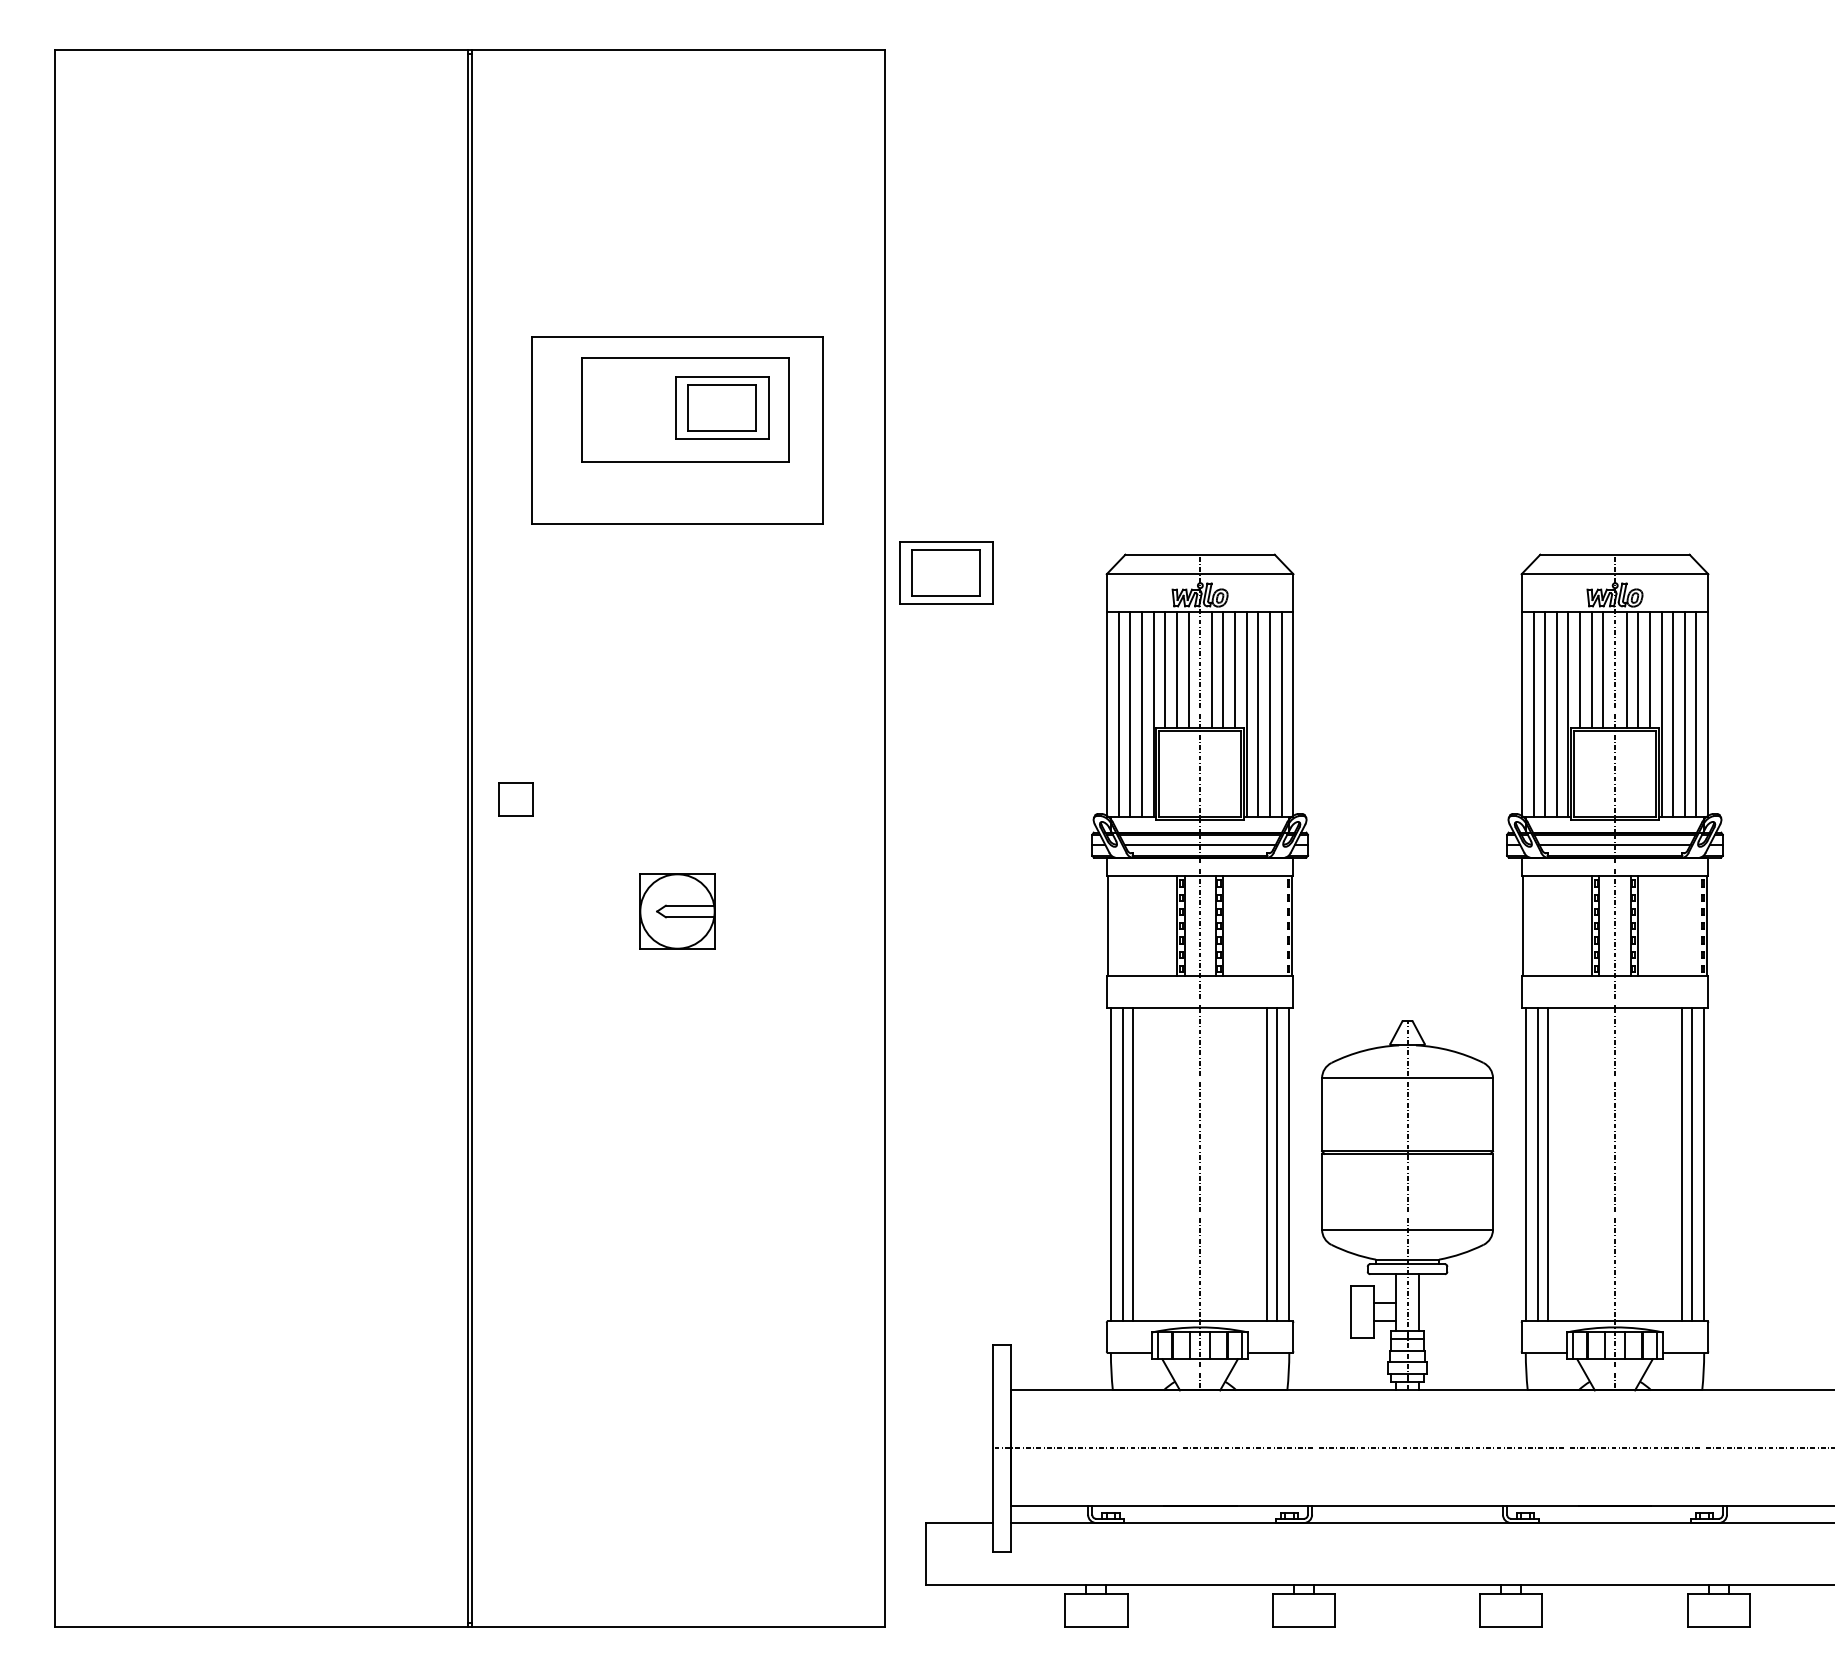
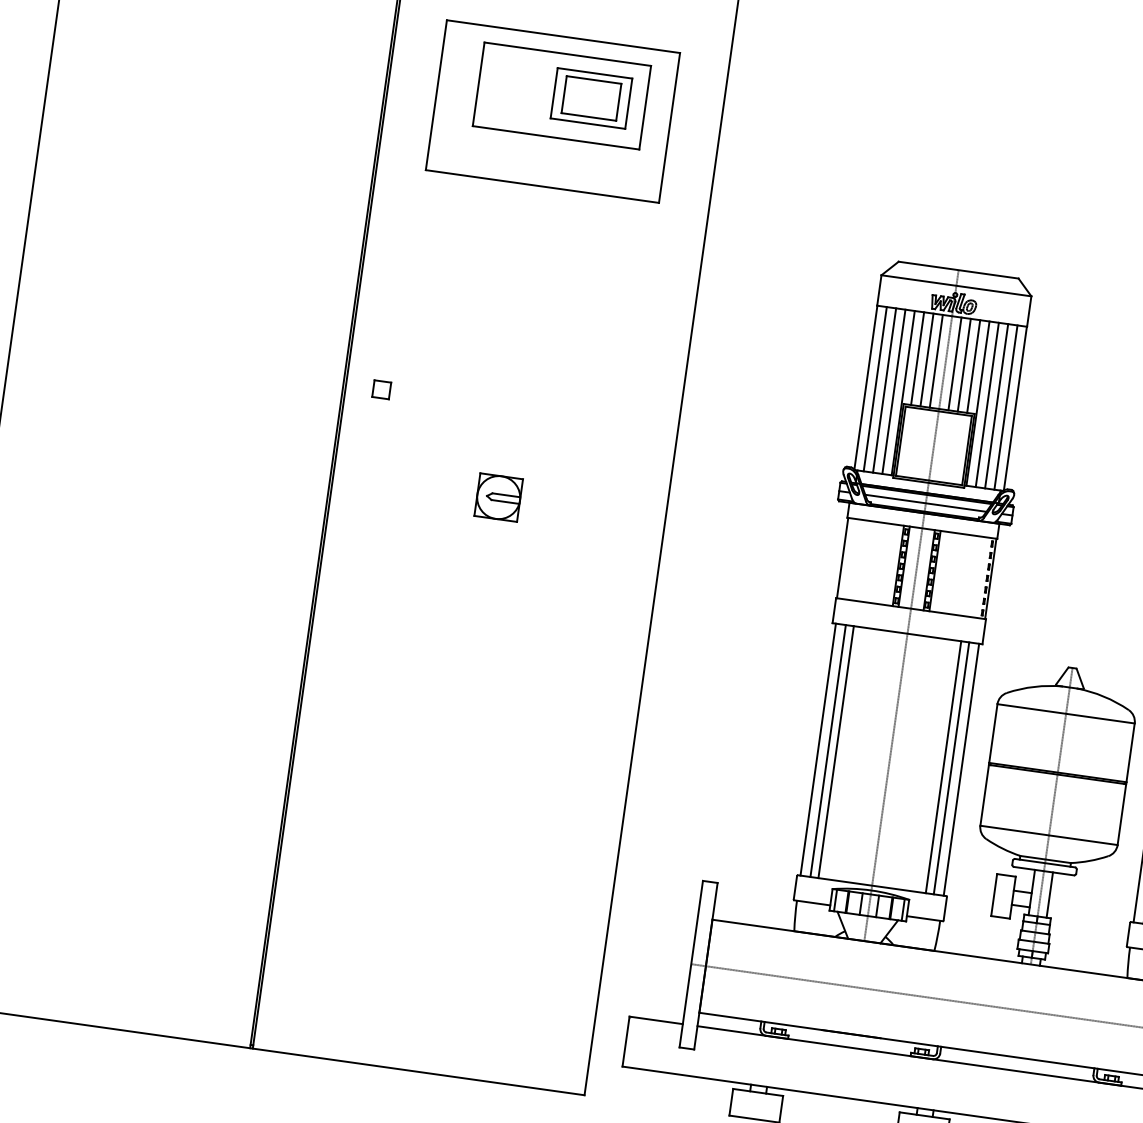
part: (946, 572) -> (753, 255), removed
part: (515, 799) -> (381, 389), size x0.62
part: (676, 911) -> (498, 497), size x0.71

